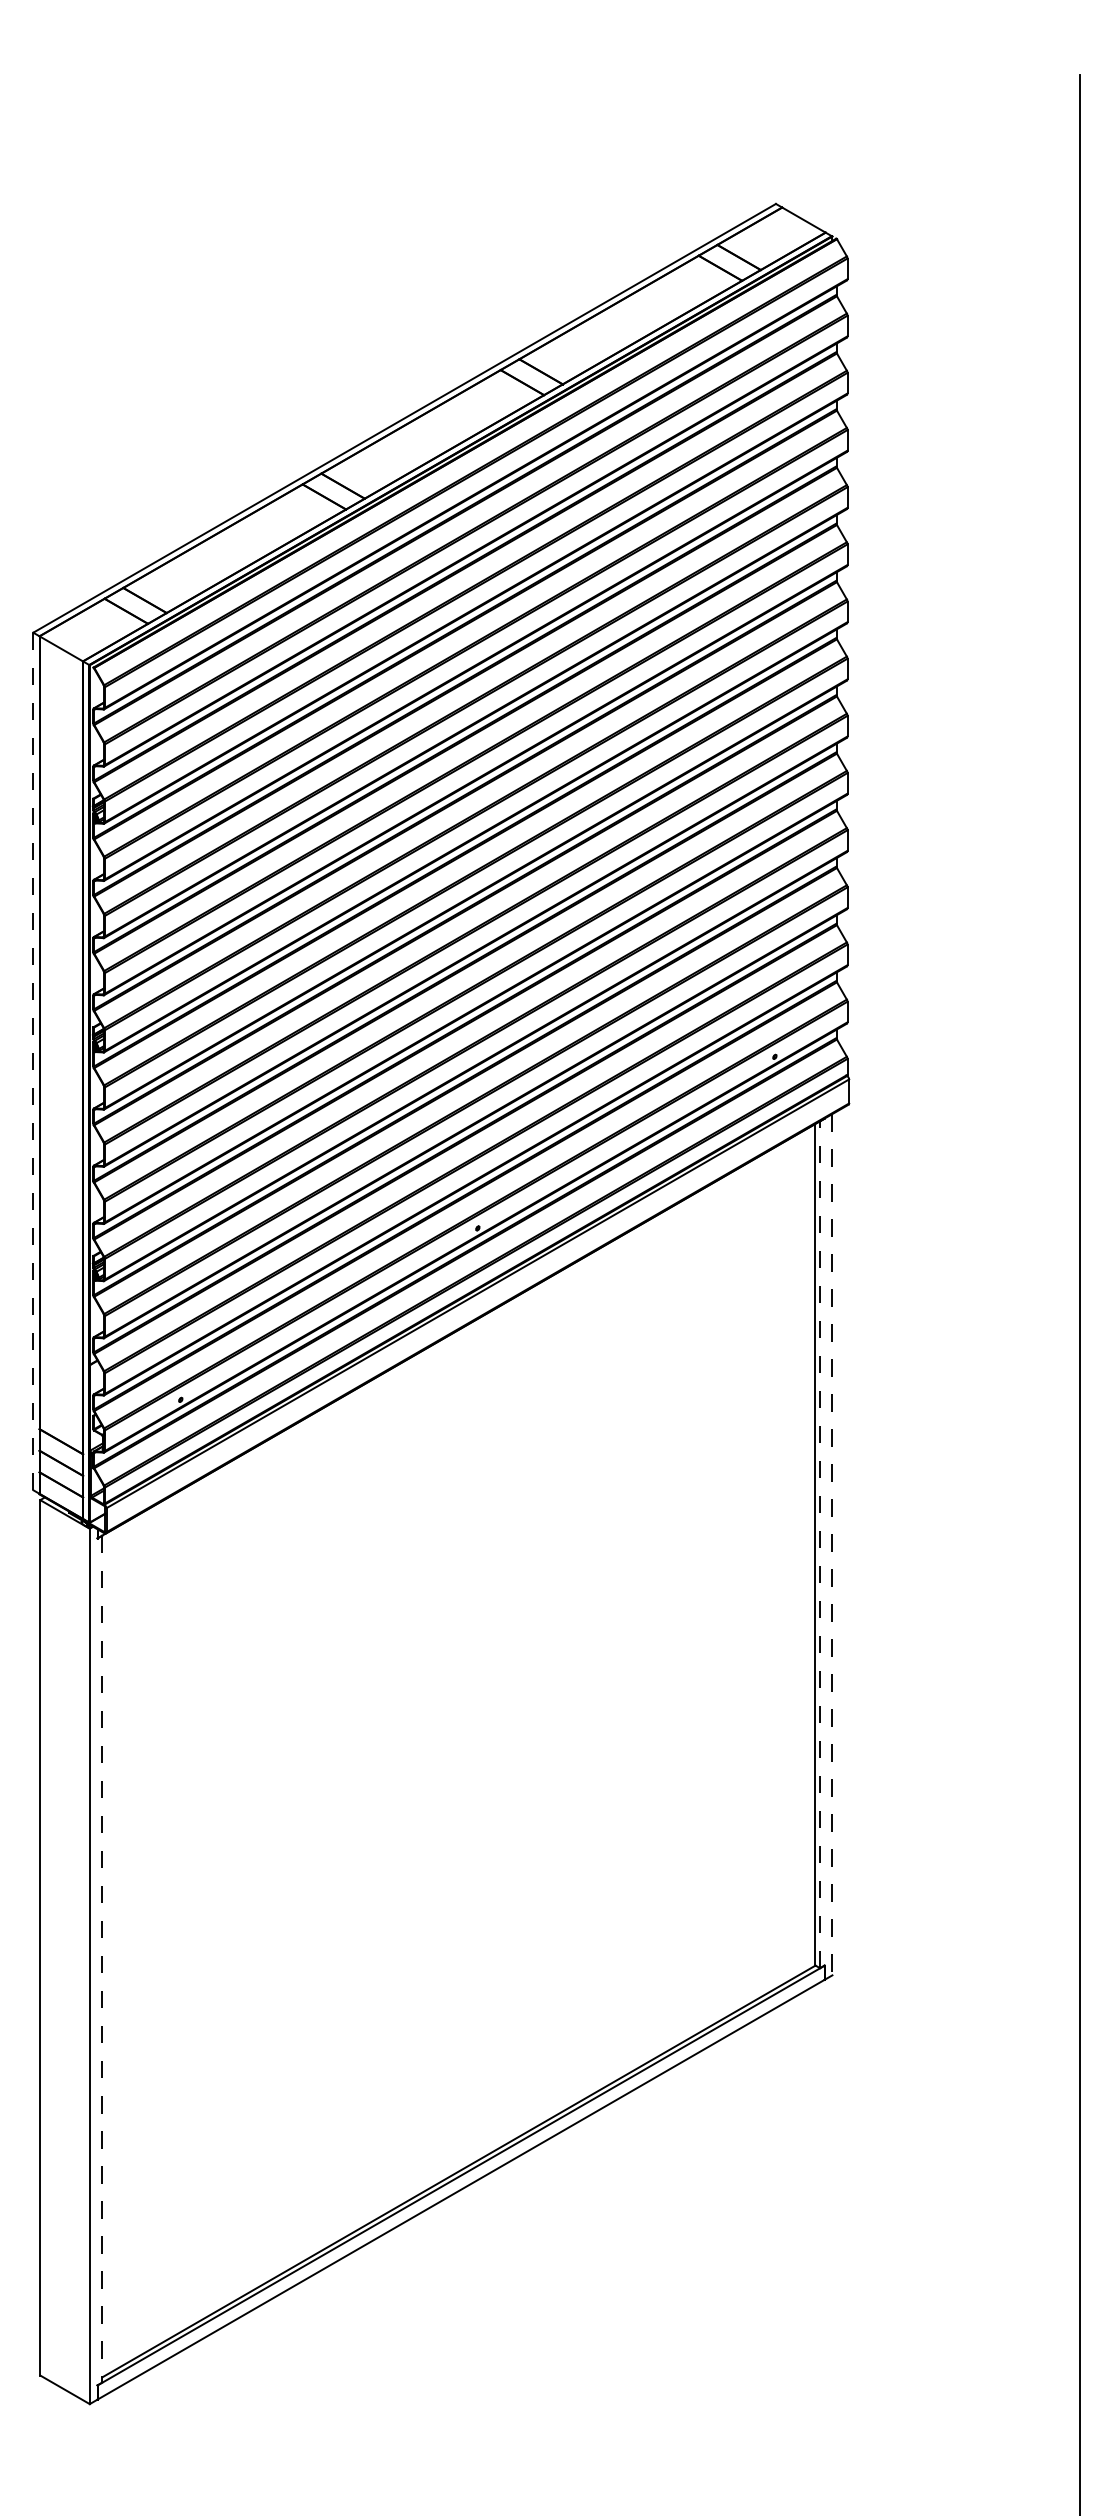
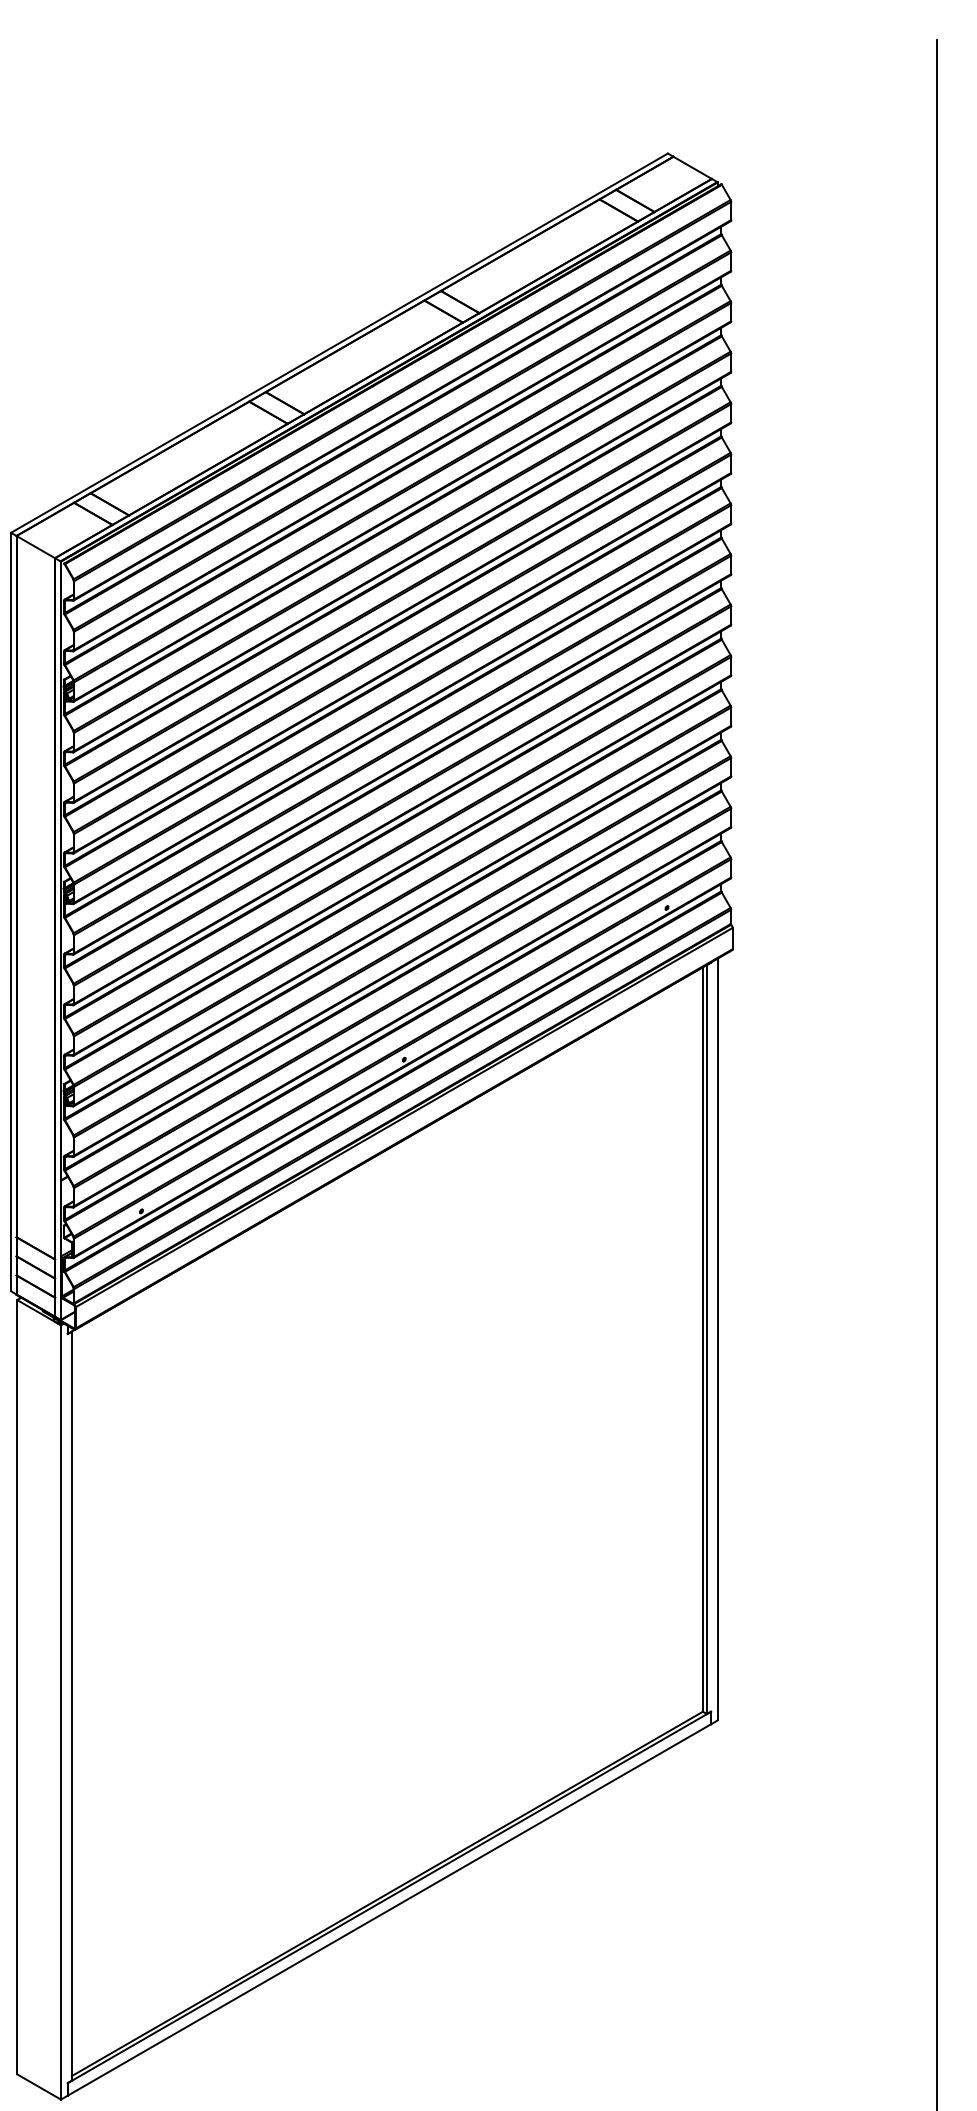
line: (33, 1061) -> (11, 912), dashed -> solid
line: (820, 1544) -> (707, 1339), dashed -> solid
line: (832, 1544) -> (717, 1339), dashed -> solid
line: (102, 1959) -> (72, 1706), dashed -> solid

